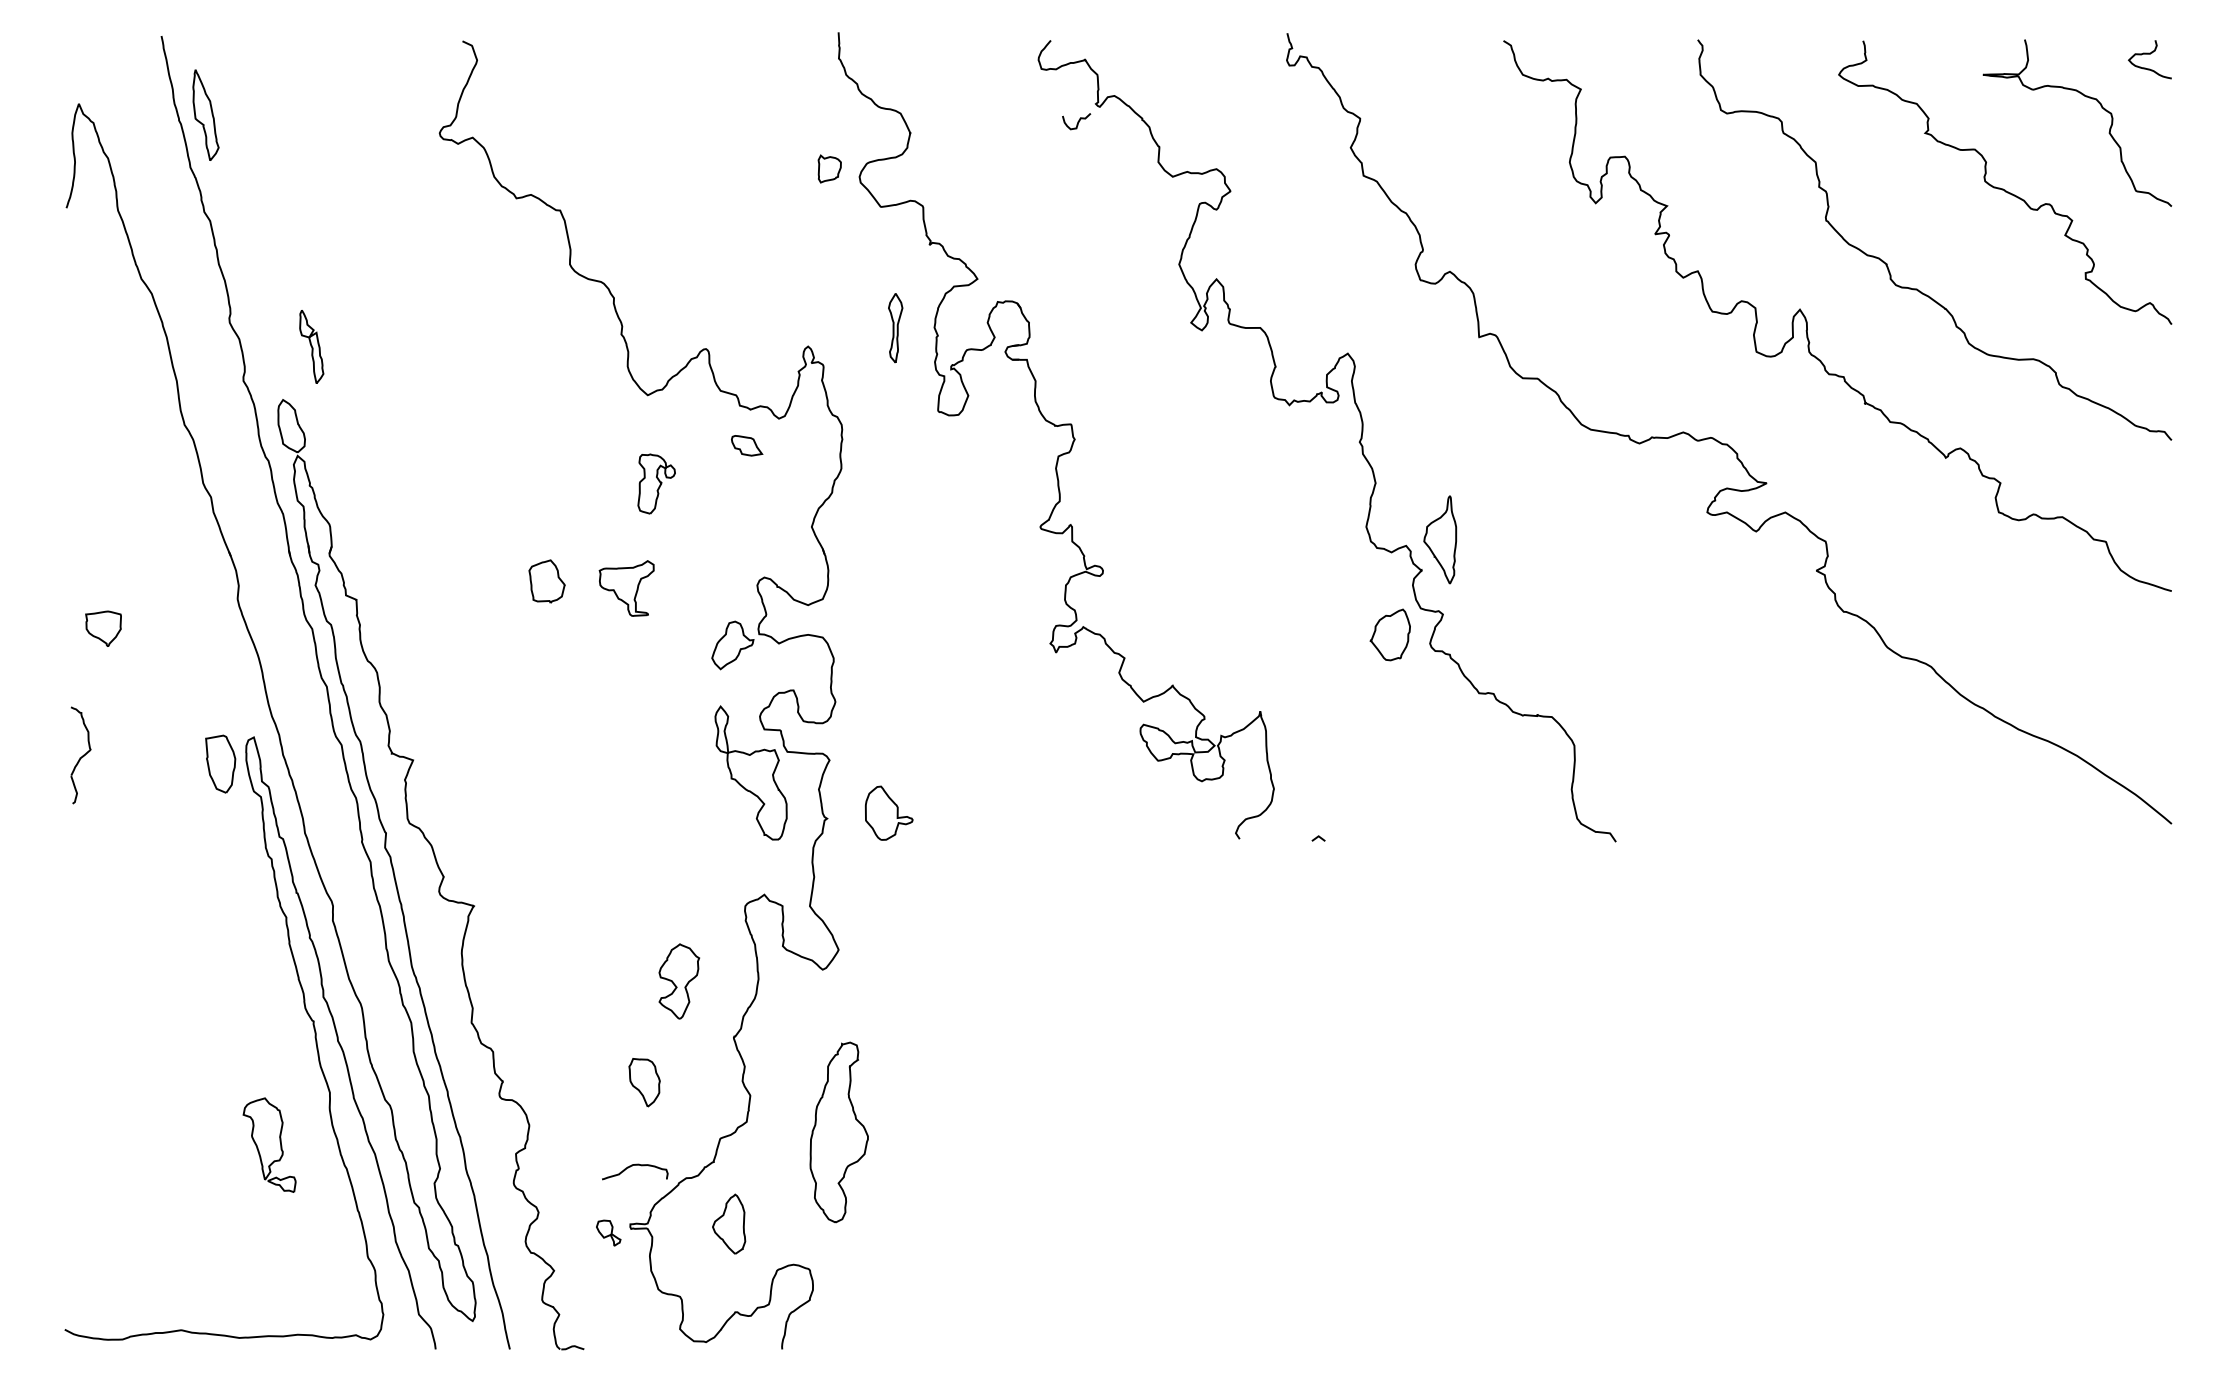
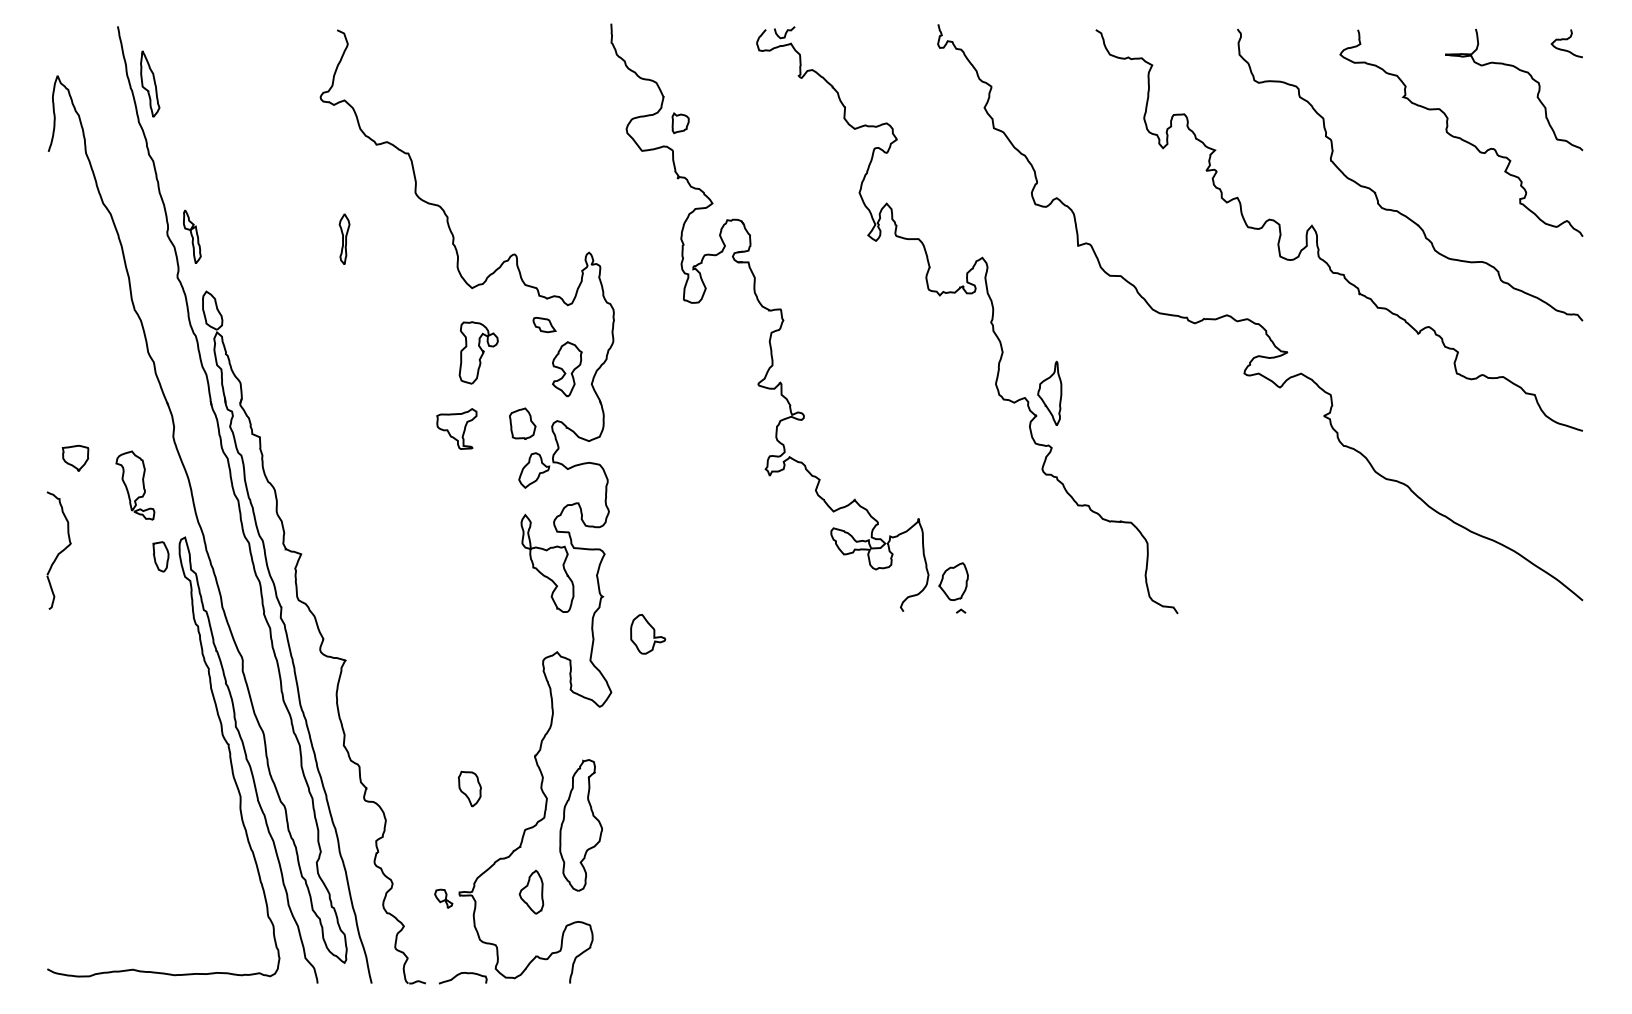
curve: (1077, 121) -> (785, 32), moved
part: (829, 168) -> (680, 122), moved
part: (895, 328) -> (344, 239), moved
part: (311, 346) -> (192, 236), moved
part: (656, 483) -> (478, 352), size x1.43
part: (546, 581) -> (522, 423), moved
part: (1389, 634) -> (953, 581), moved
part: (80, 755) -> (58, 550), size x1.67
part: (220, 763) -> (160, 556), size x0.71
part: (888, 812) -> (647, 633), moved
part: (679, 981) -> (567, 369), moved
part: (838, 1132) -> (580, 825), moved
part: (269, 1144) -> (135, 485), moved
curve: (632, 1166) -> (461, 974), moved

